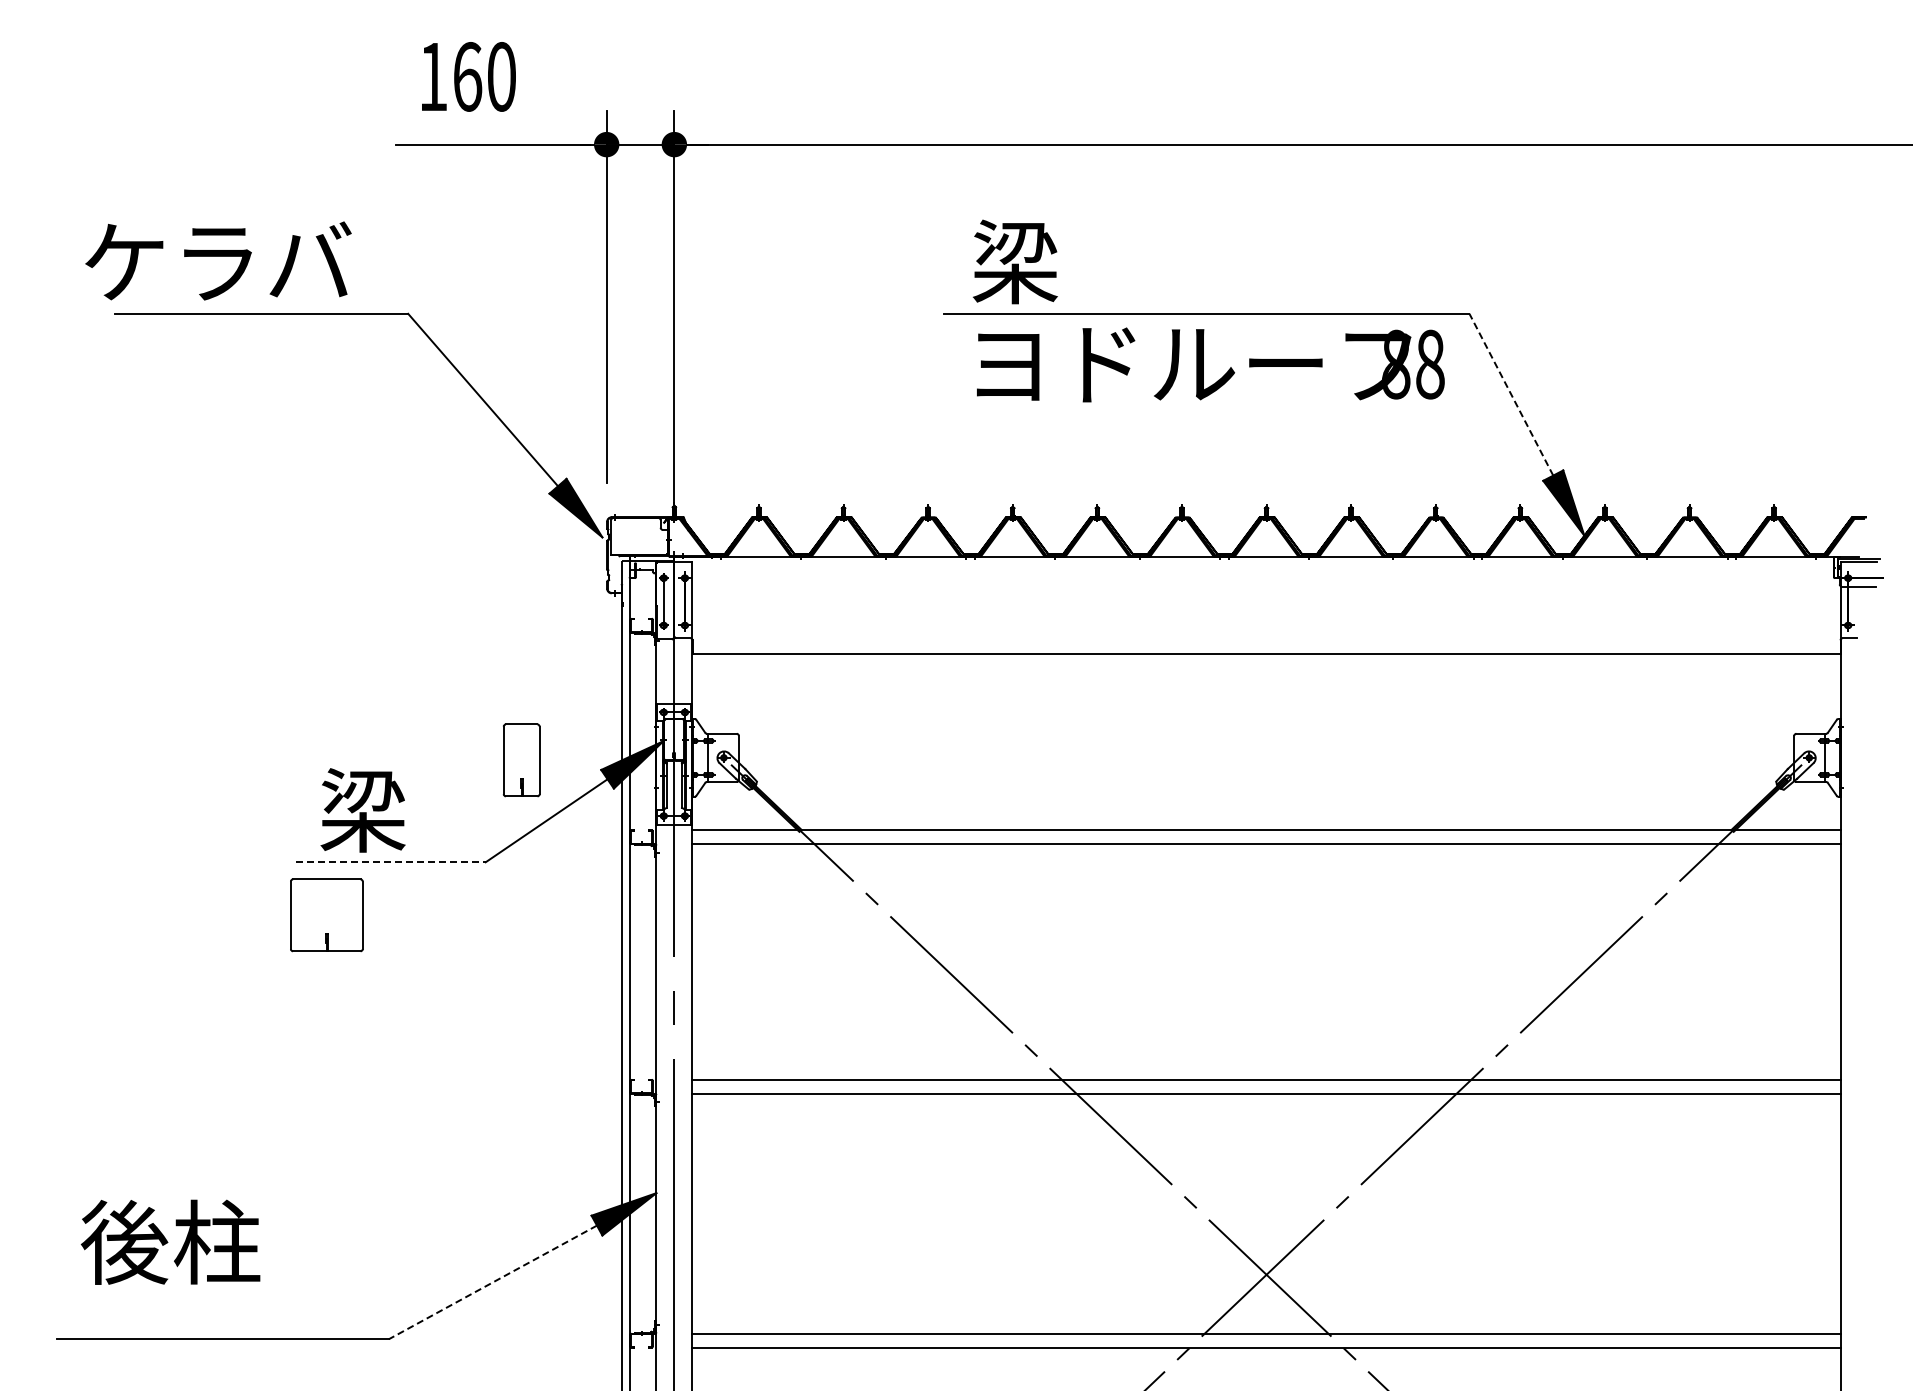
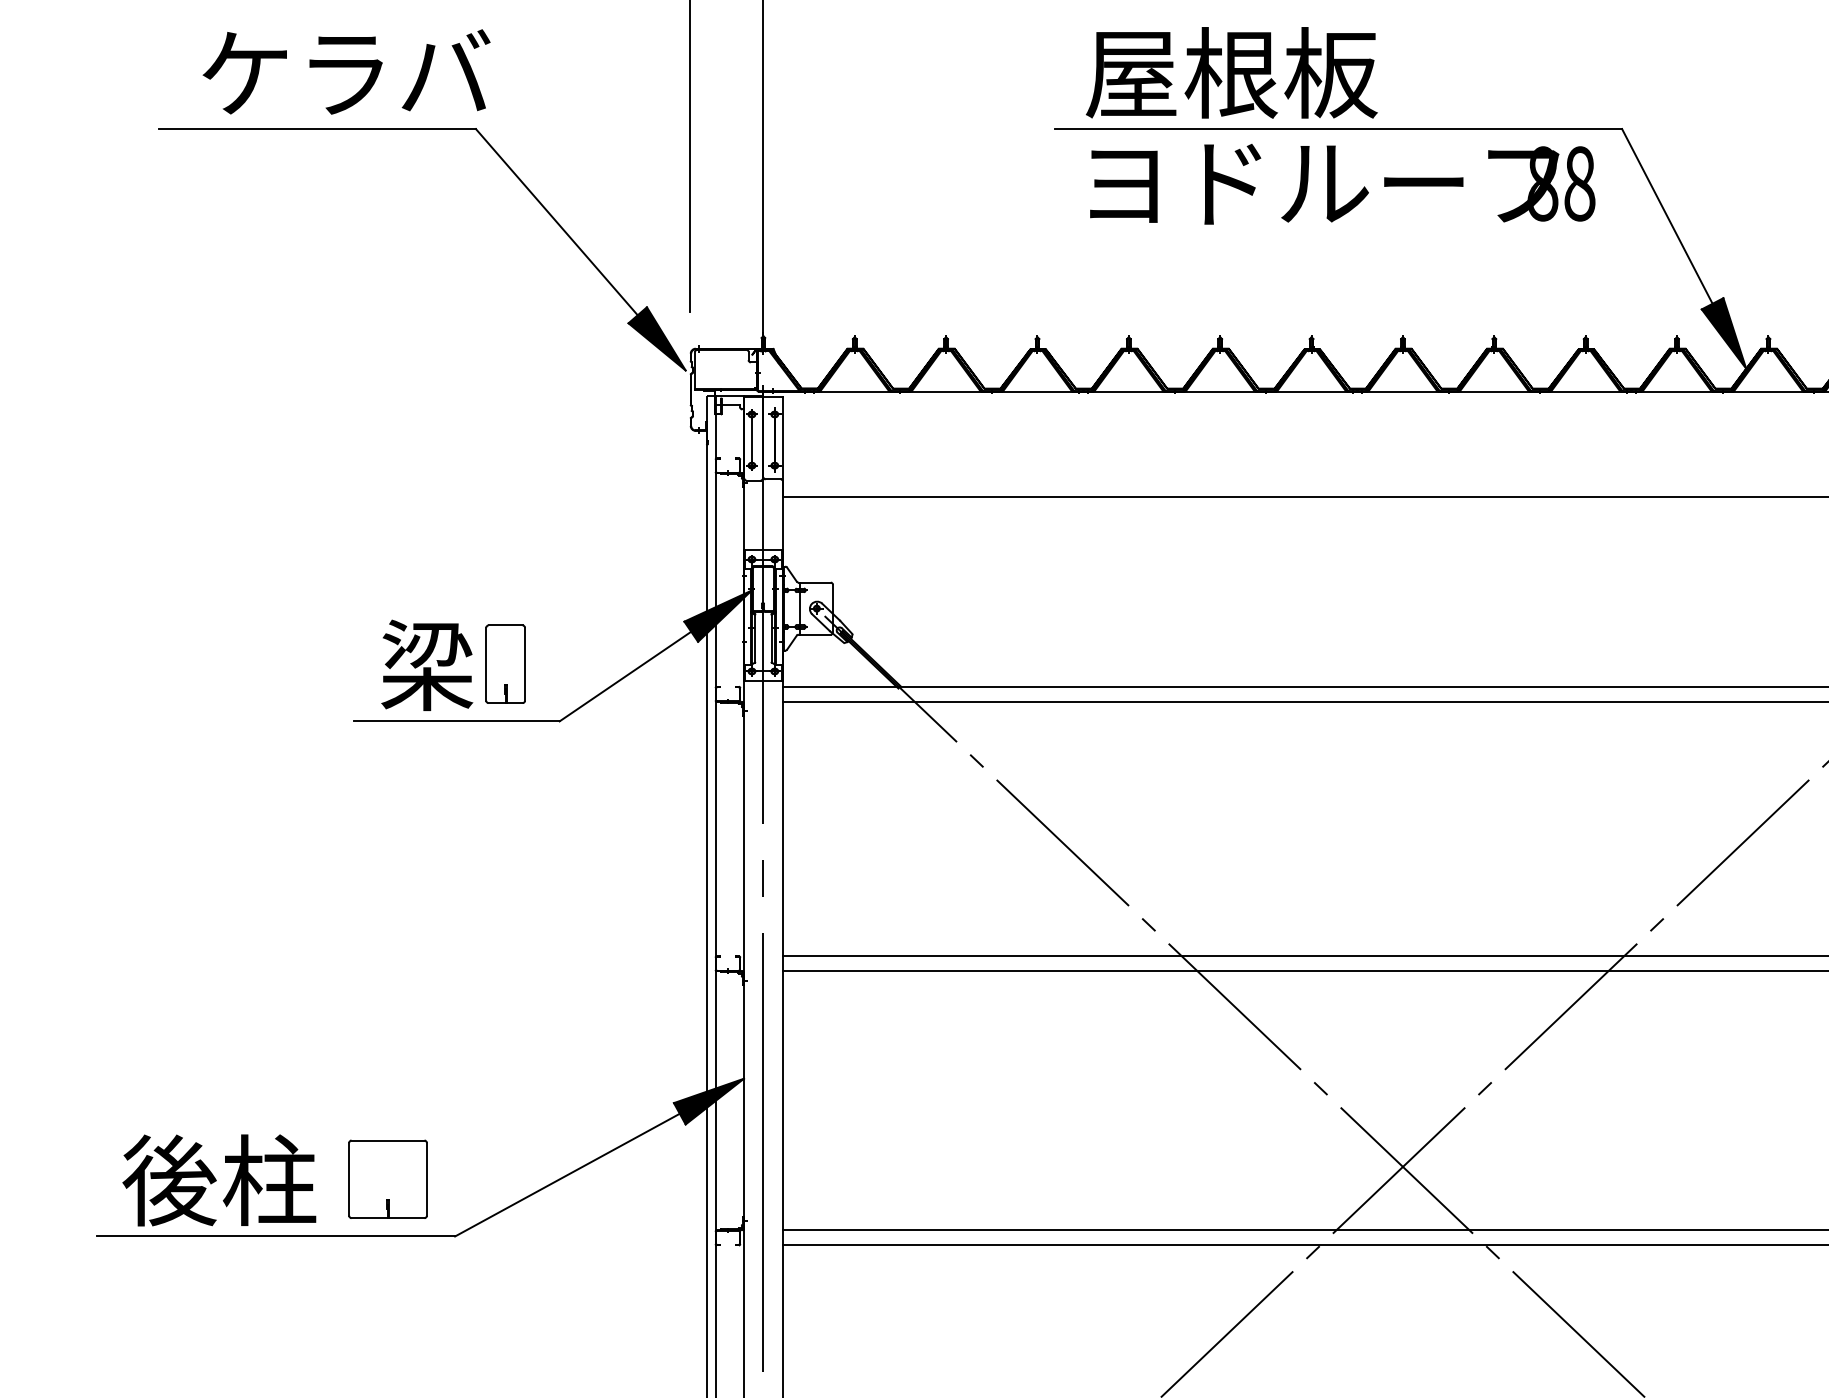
text: (218, 260) -> (346, 71), moved
text: (1107, 261) -> (1231, 72), 梁 -> 屋根板
line: (1511, 394) -> (1667, 216), dashed -> solid
part: (521, 760) -> (505, 664), moved
line: (390, 862) -> (456, 721), dashed -> solid
part: (326, 915) -> (387, 1179), moved
text: (170, 1241) -> (219, 1179), moved
line: (492, 1282) -> (566, 1175), dashed -> solid

